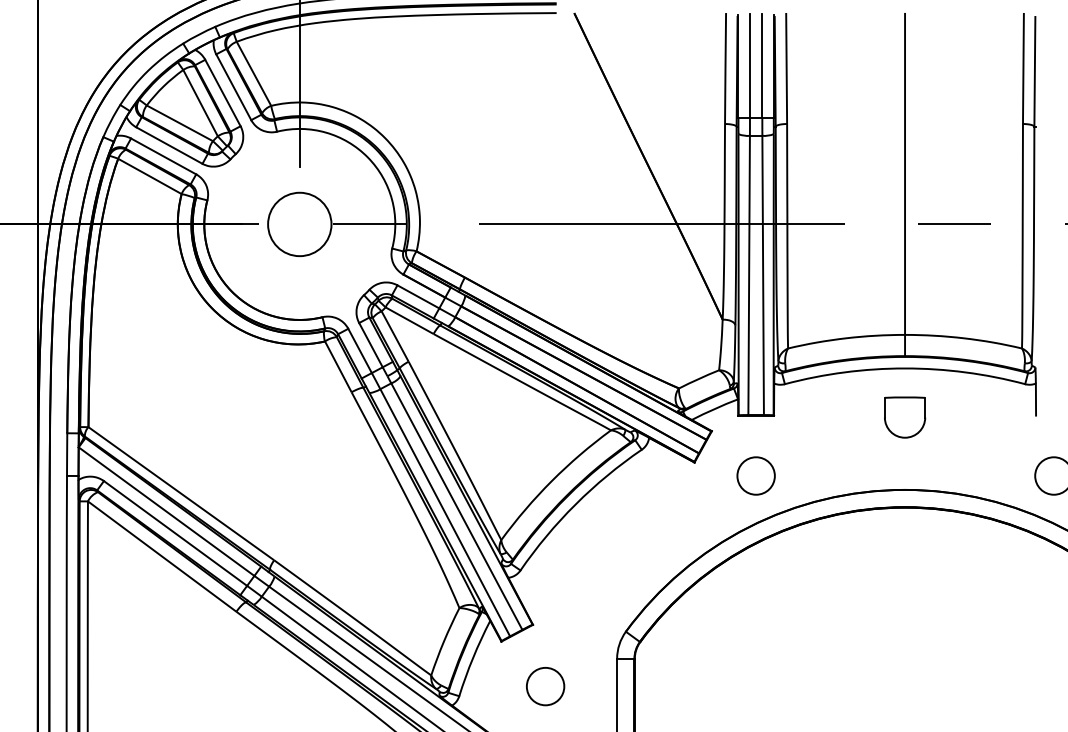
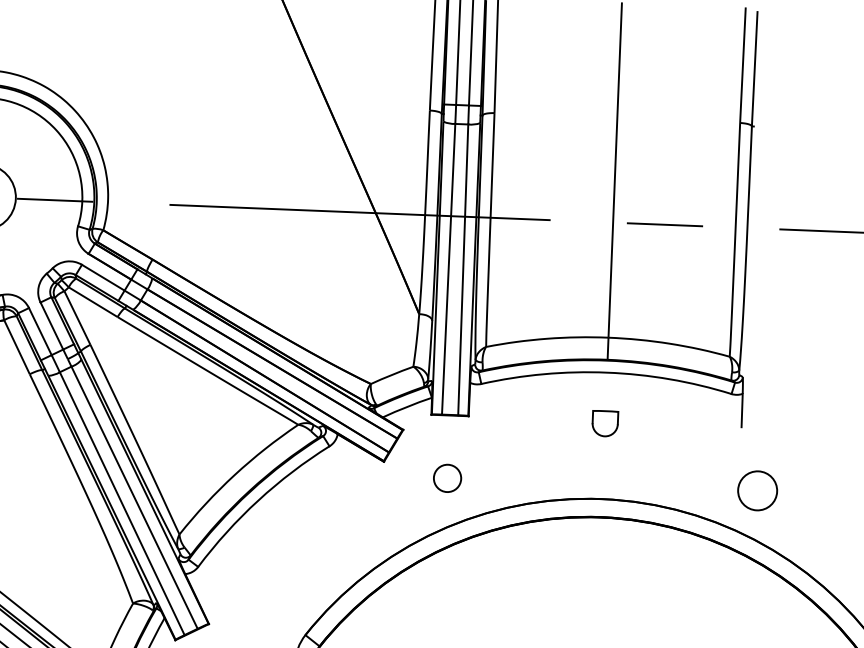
part: (905, 417) -> (605, 423), size x0.6
circle: (755, 475) -> (446, 477), size x0.7

